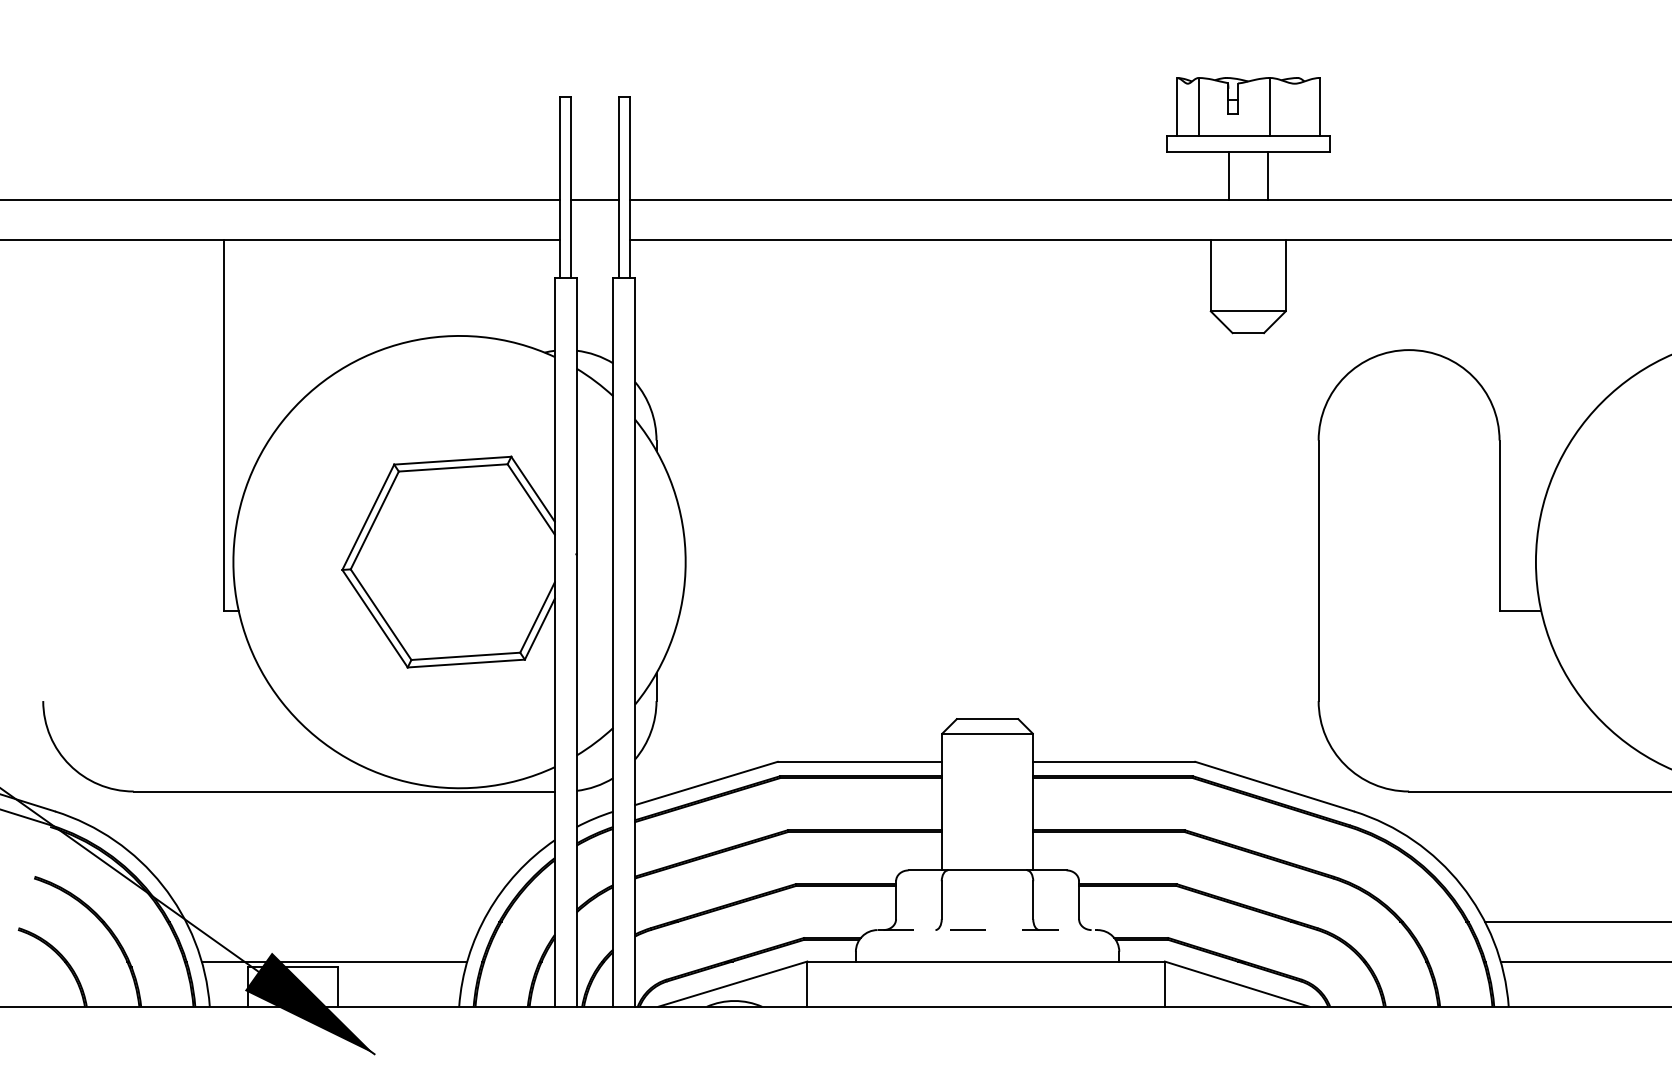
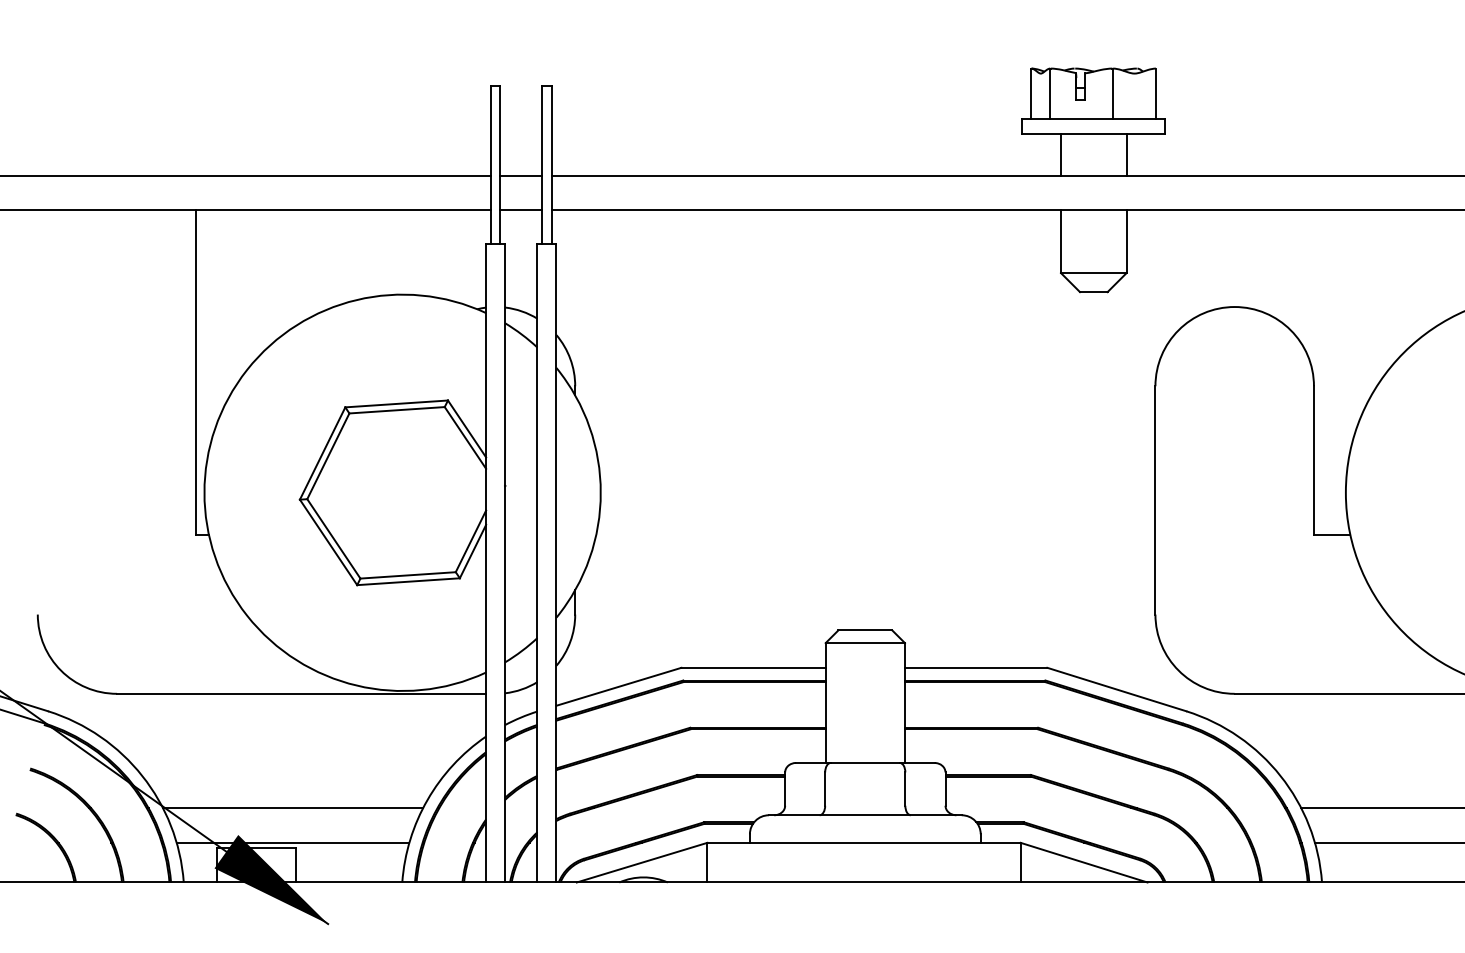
line: (1228, 176) -> (1126, 154), moved
line: (1267, 176) -> (1060, 154), moved
line: (594, 239) -> (520, 210), added
line: (334, 921) -> (293, 807), added
line: (987, 930) -> (865, 815), dashed -> solid

